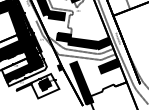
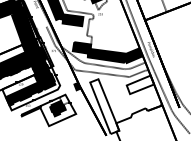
fill: (109, 65) -> (140, 83), removed
fill: (81, 82) -> (104, 105), removed

